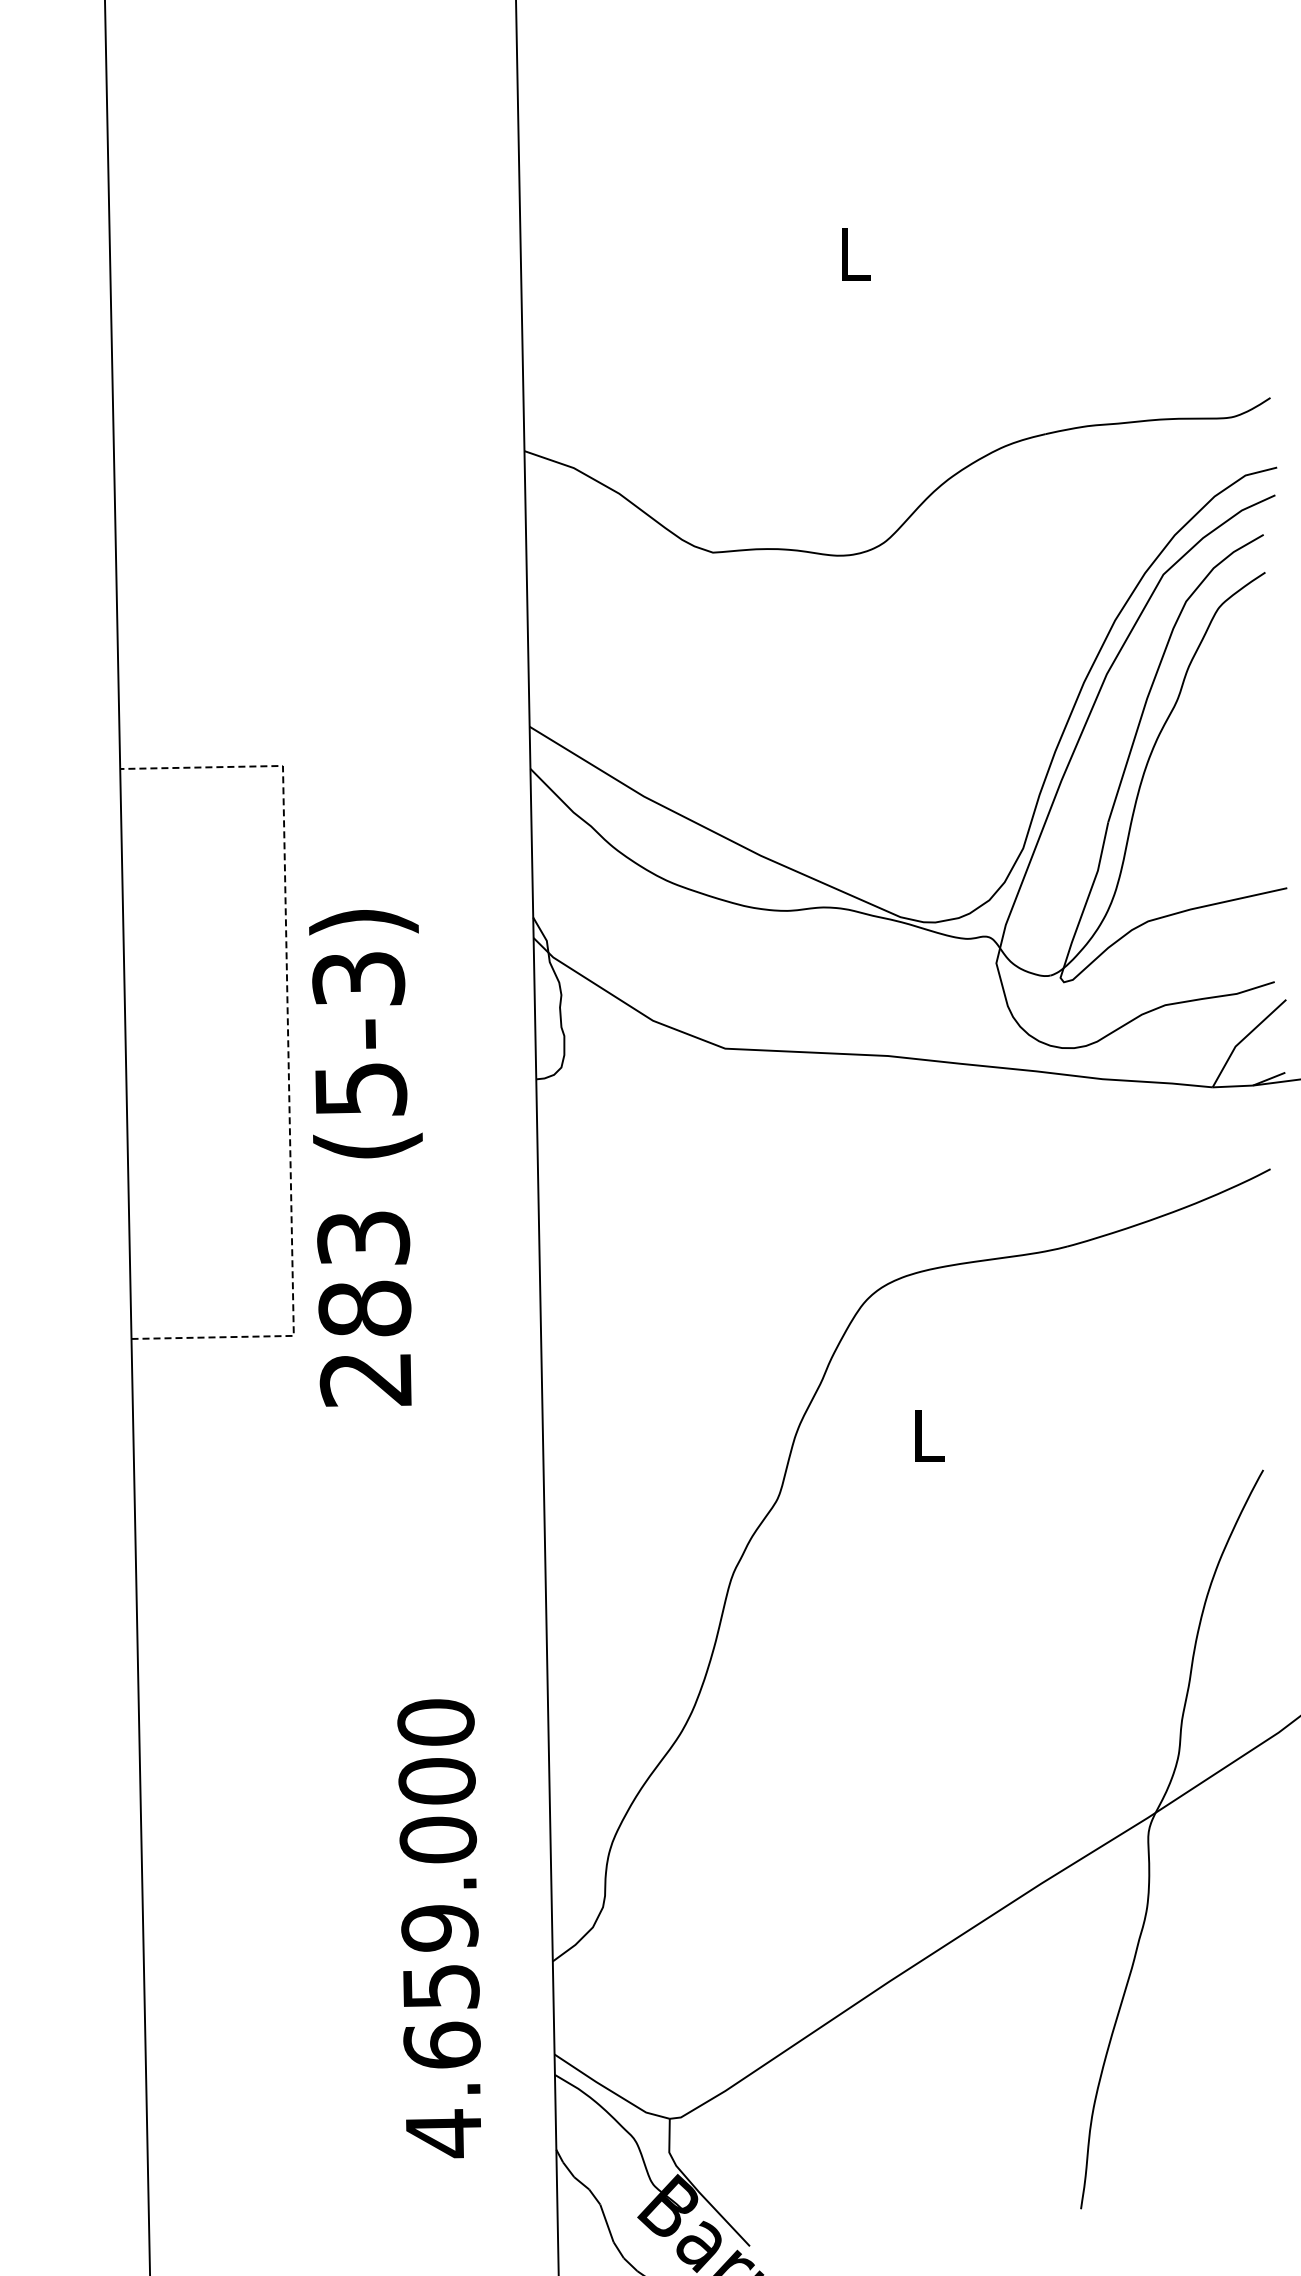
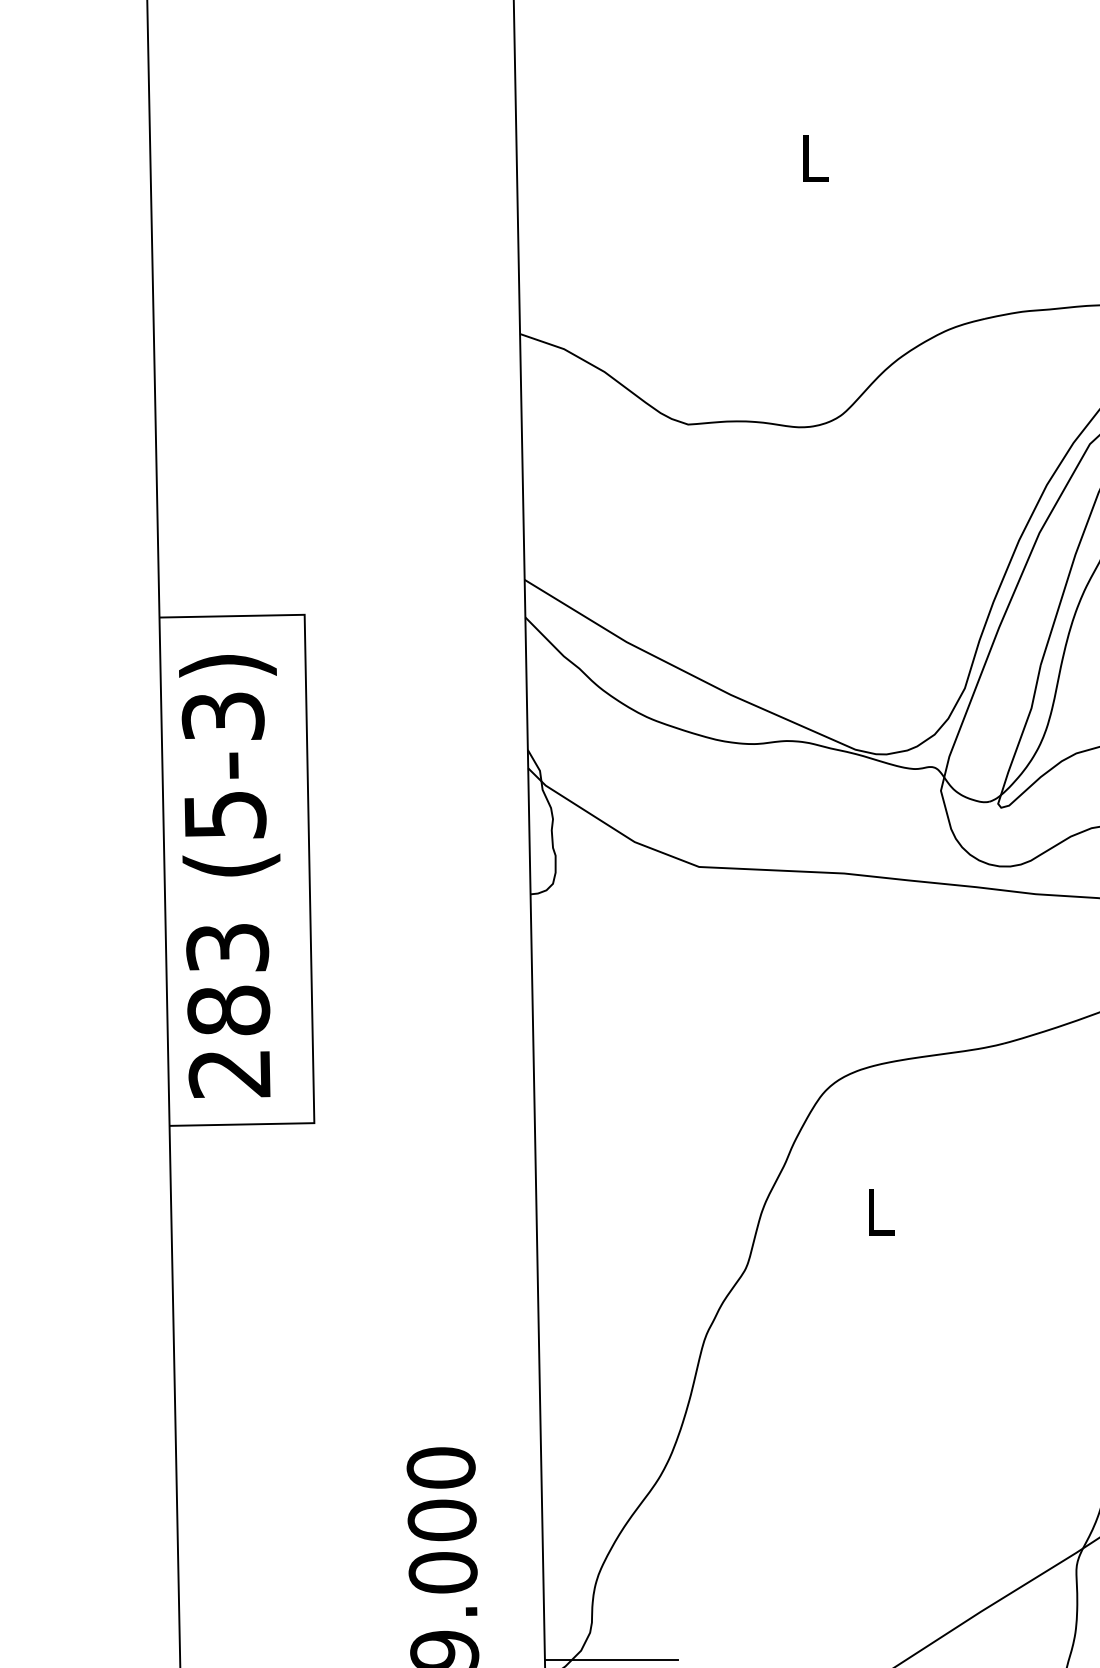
line: (288, 1050) -> (309, 868), dashed -> solid
text: (365, 1158) -> (229, 876), moved
line: (627, 1938) -> (611, 1660), added

